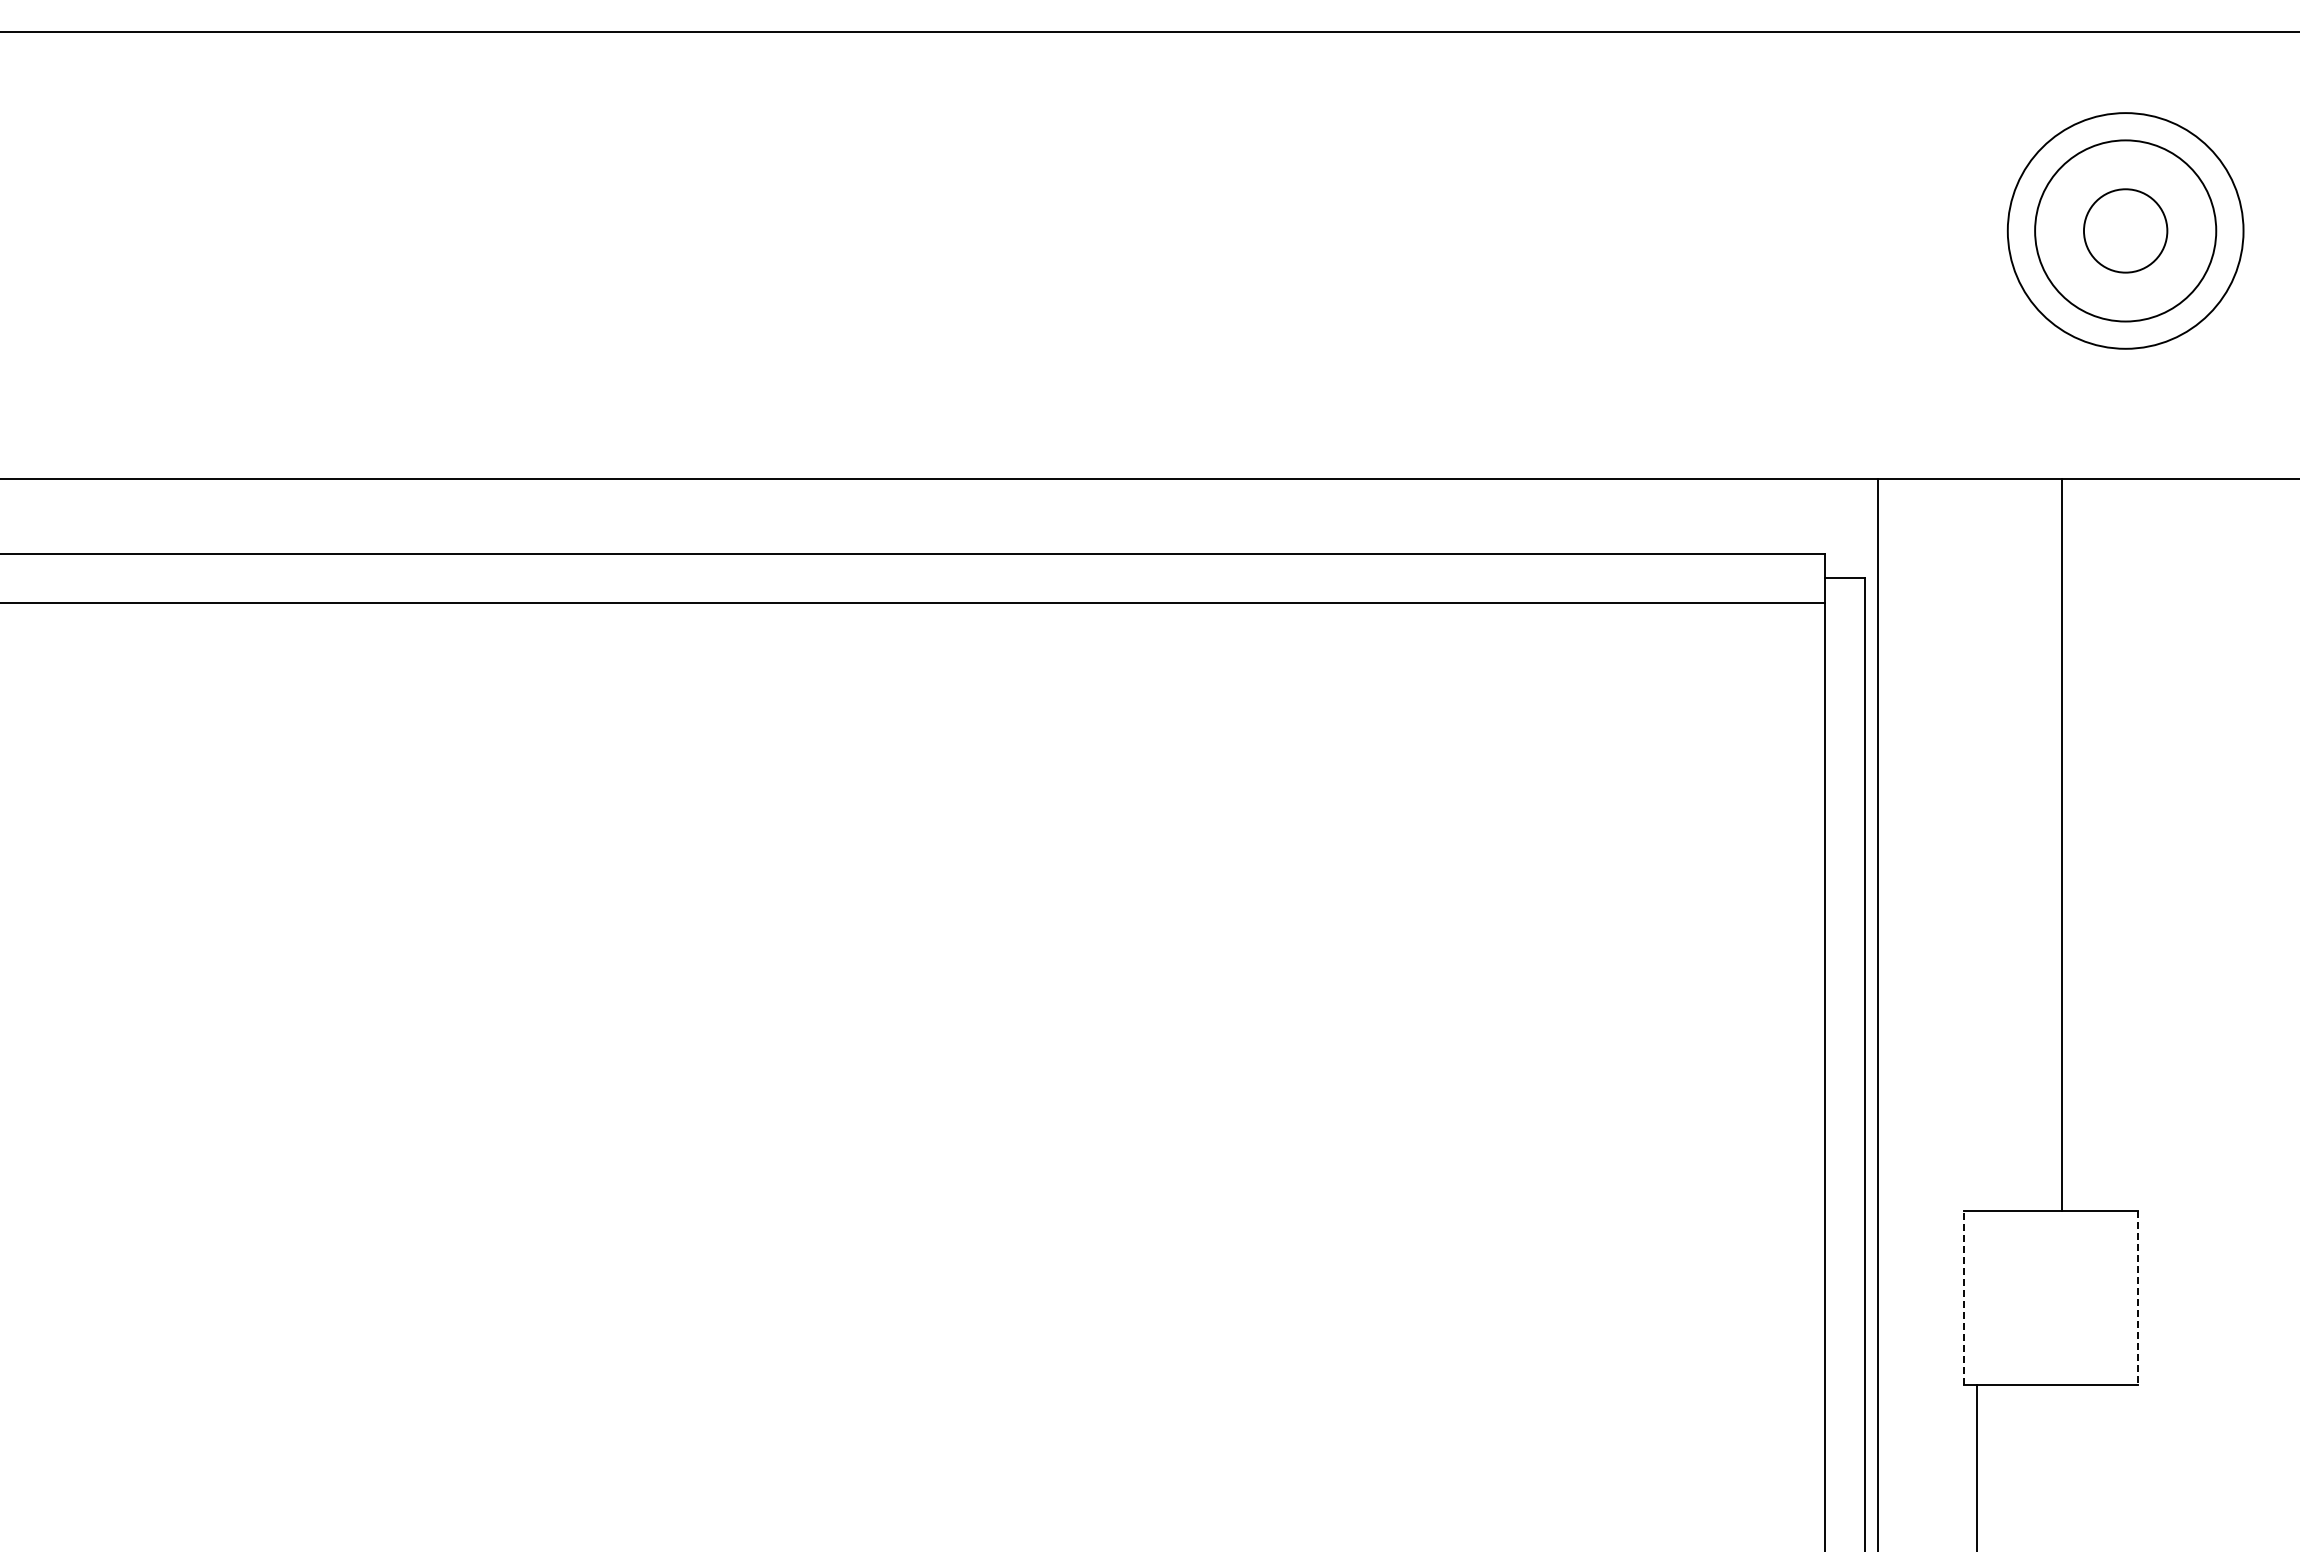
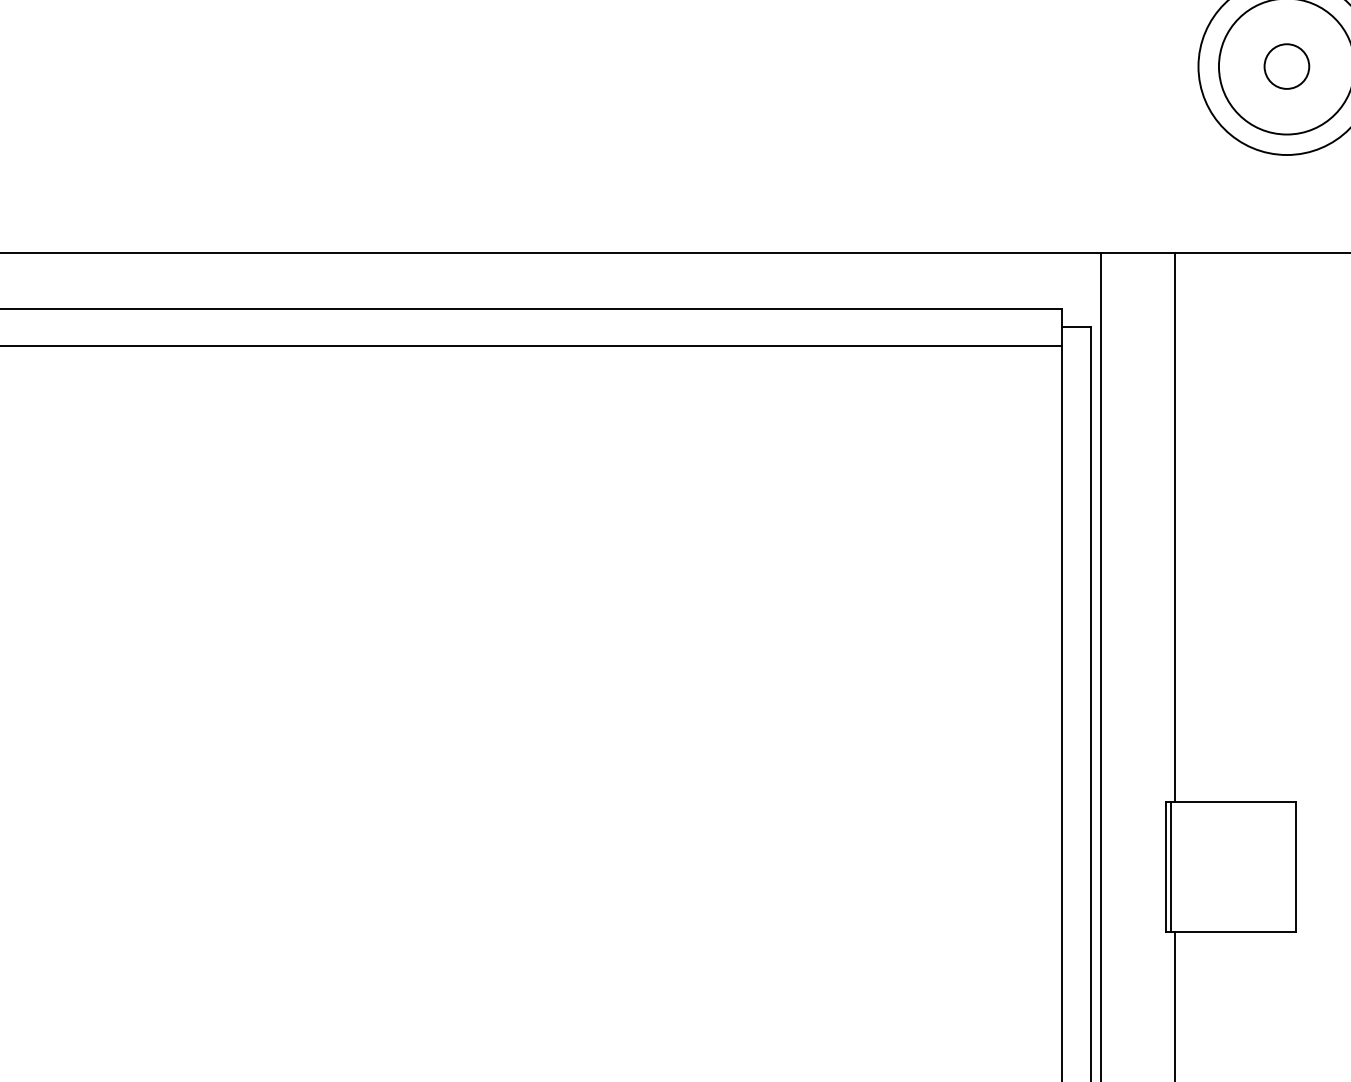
circle: (2125, 230) -> (1286, 66), size x0.71
line: (2061, 845) -> (1175, 527), moved
line: (1964, 1297) -> (1166, 866), dashed -> solid
line: (1970, 1297) -> (1170, 866), added
line: (2138, 1297) -> (1296, 866), dashed -> solid

